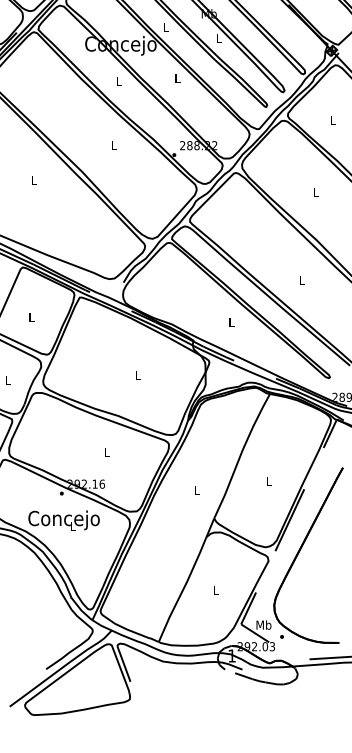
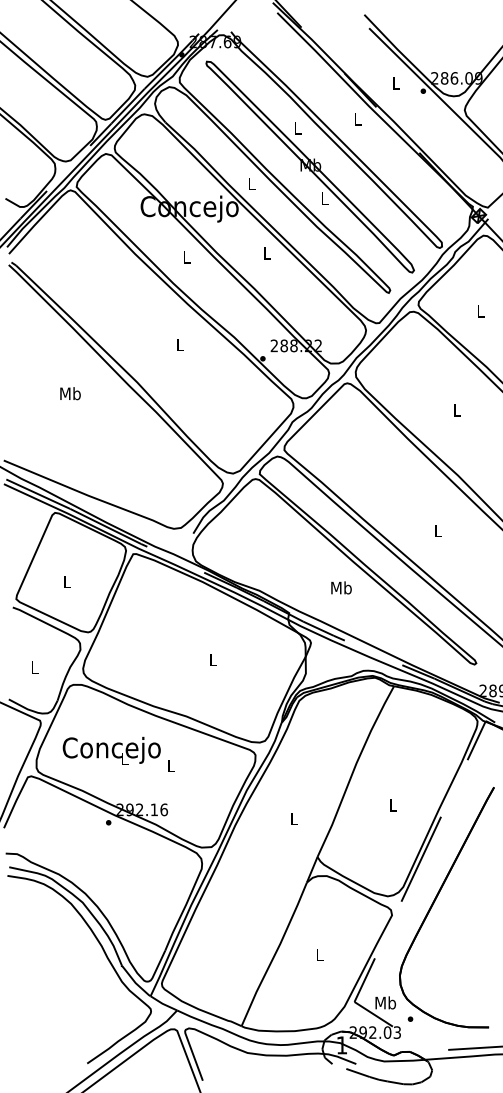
text: (33, 180) -> (70, 393), L -> Mb
text: (231, 321) -> (341, 587), L -> Mb
text: (63, 520) -> (111, 750), moved

